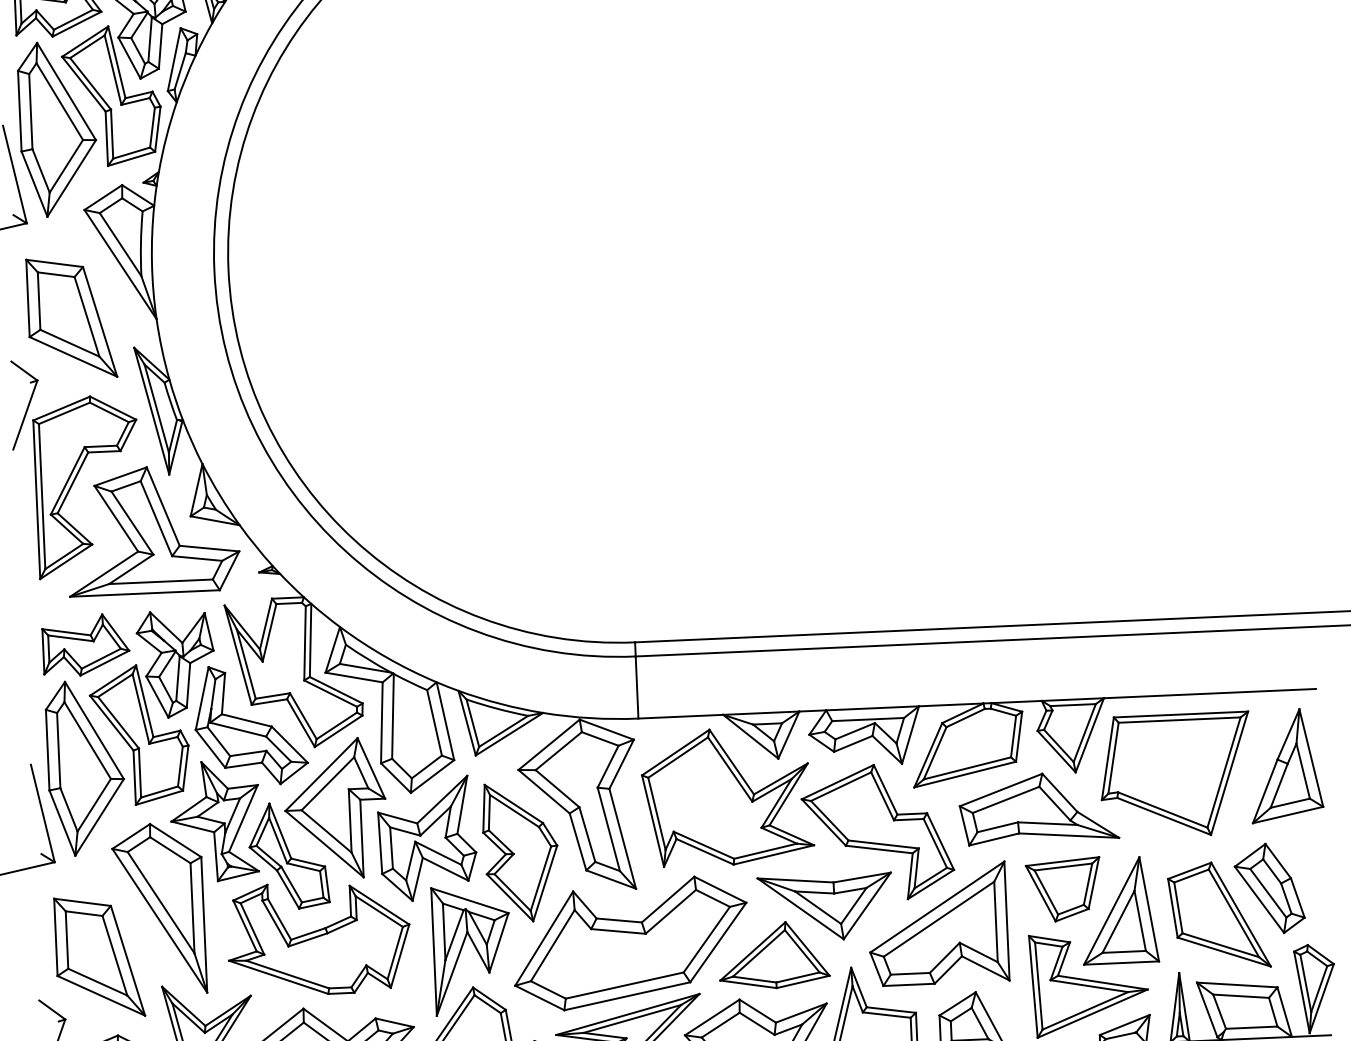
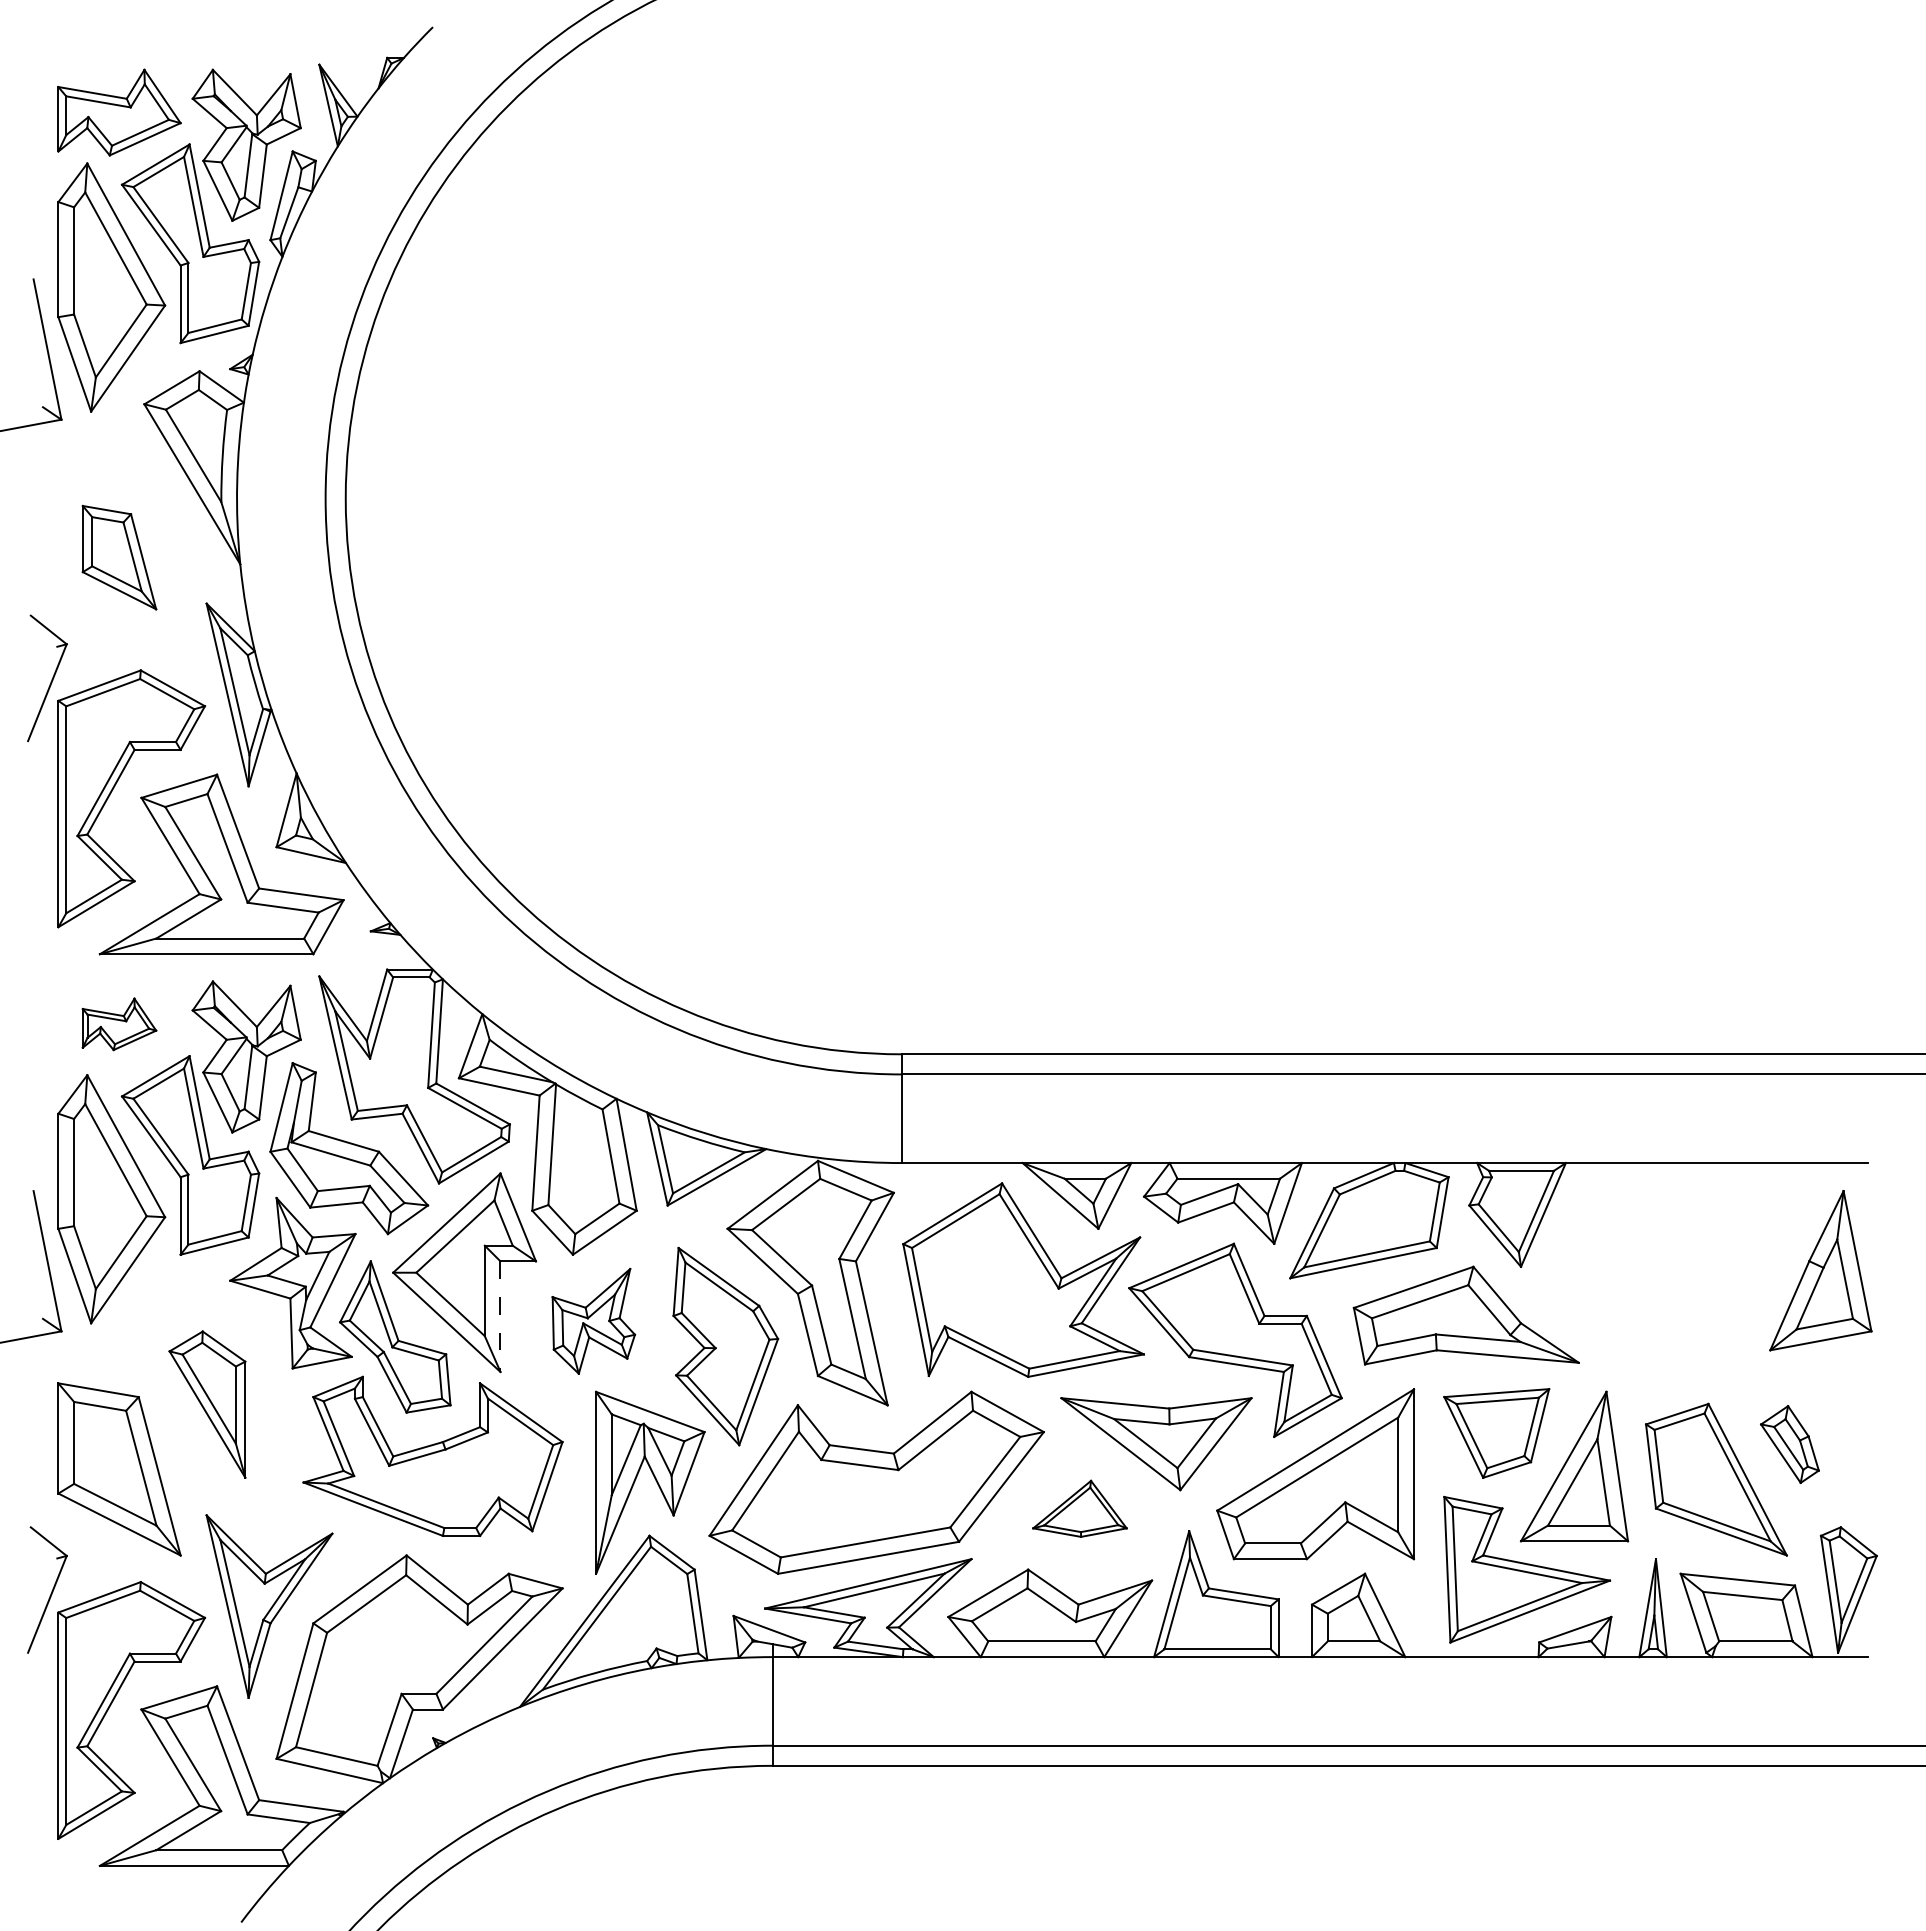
part: (71, 318) -> (119, 557), size x0.6
part: (86, 645) -> (119, 1024), size x0.6
part: (1175, 775) -> (1663, 1277), removed
line: (362, 839) -> (500, 1317), solid -> dashed
part: (427, 839) -> (593, 1321), size x0.6
part: (1269, 888) -> (1789, 1444), size x0.6
part: (159, 909) -> (207, 1404), size x0.6
part: (773, 955) -> (1079, 1508), size x0.6

